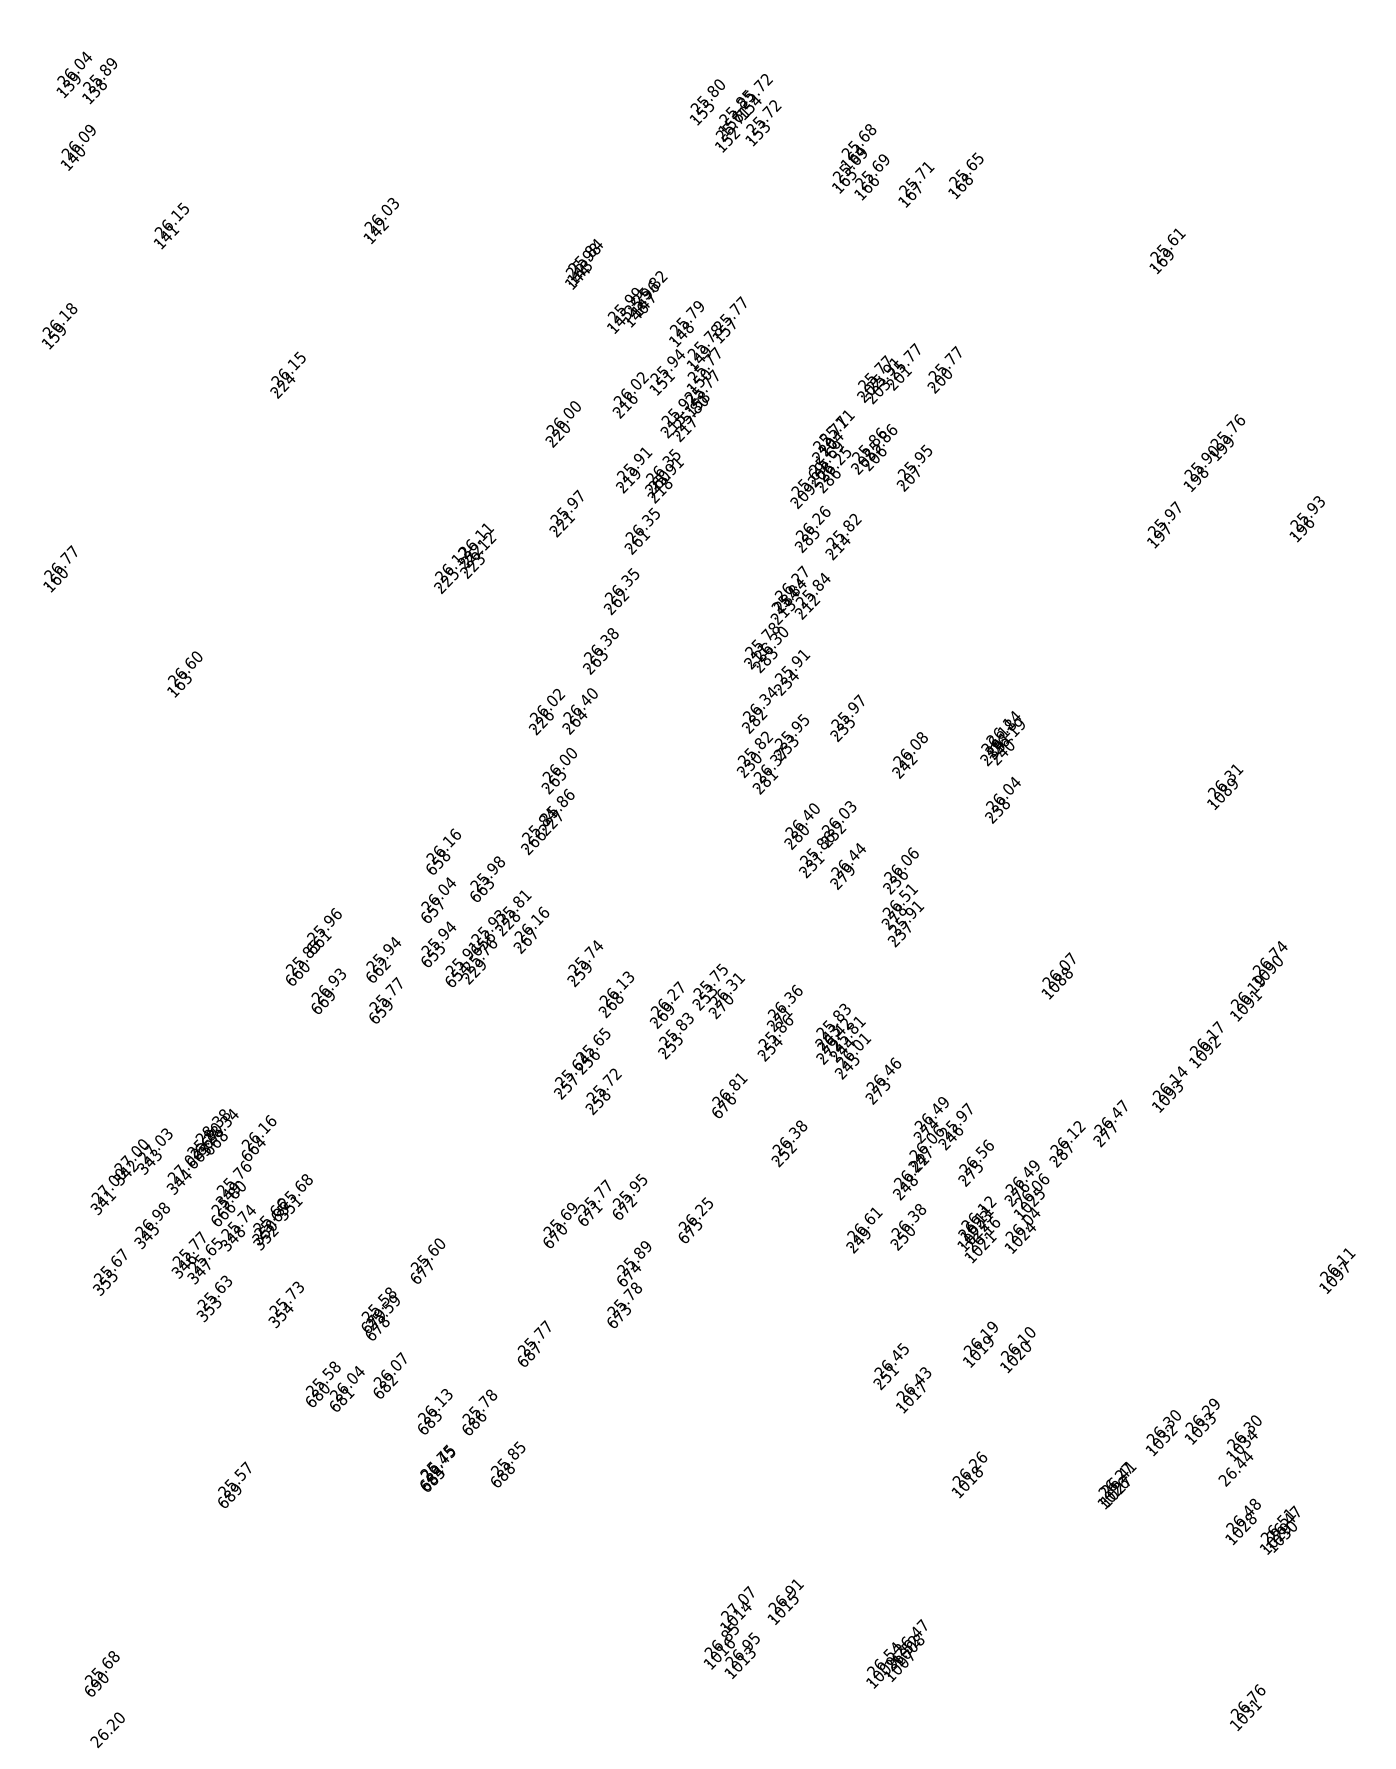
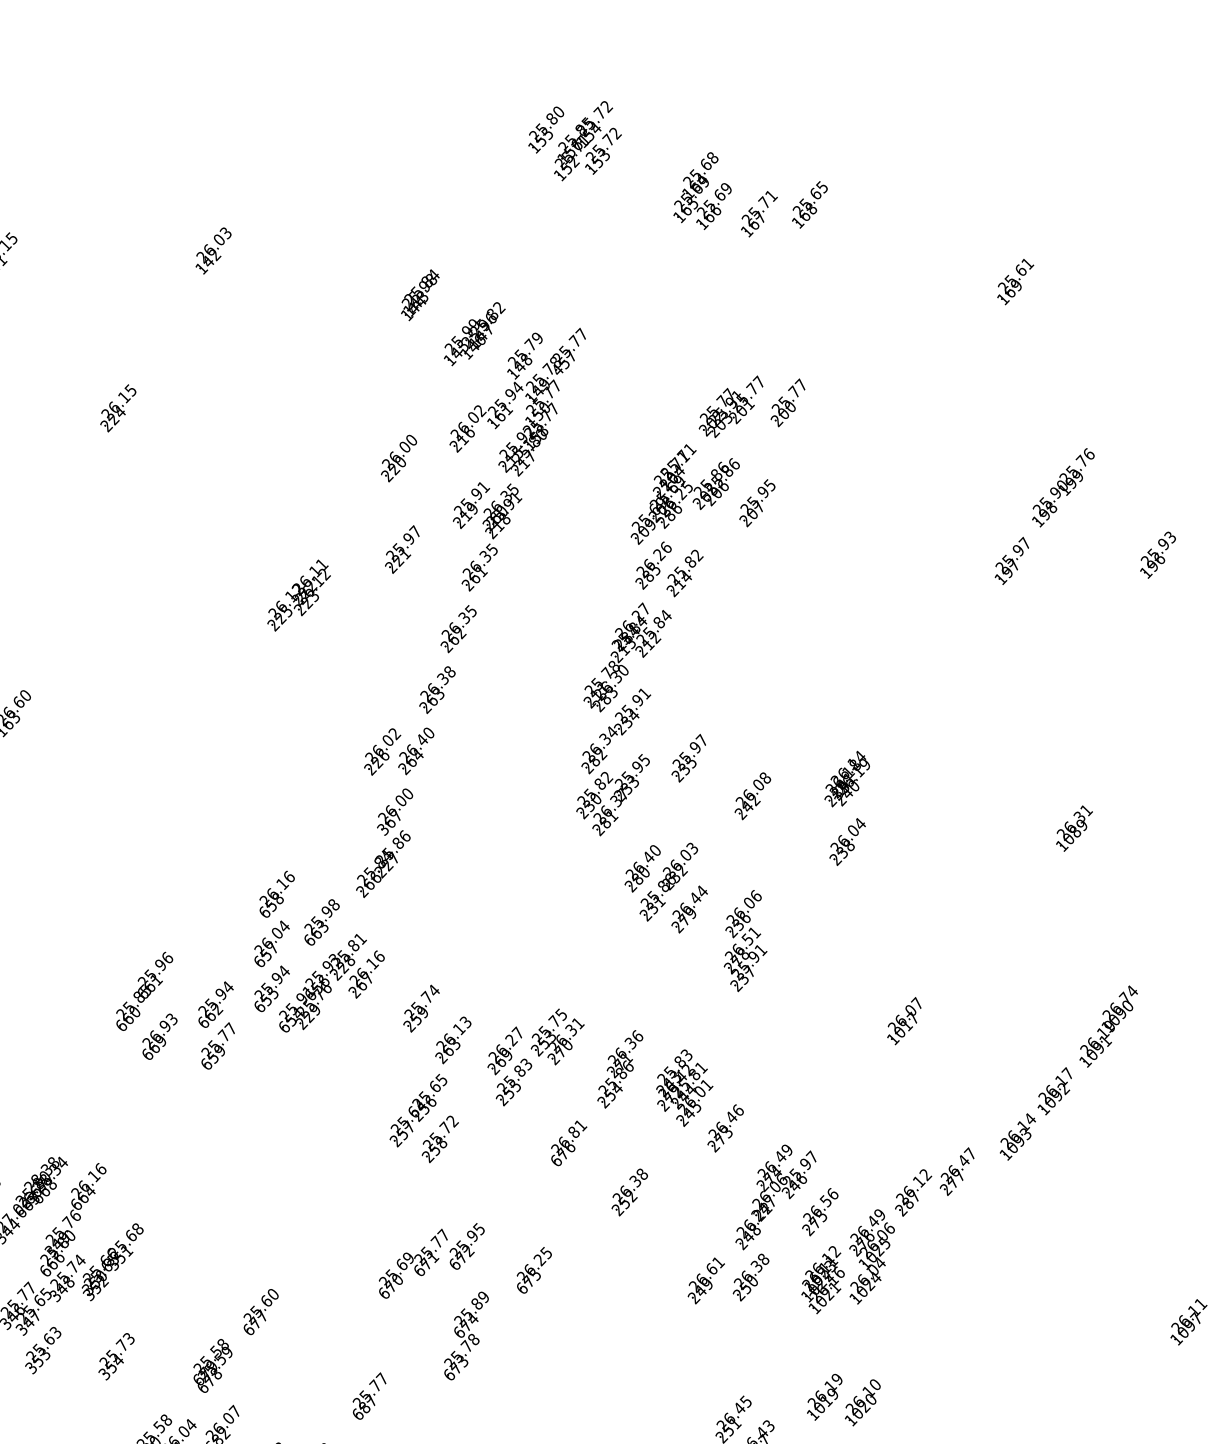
text: (718, 337) -> (557, 369), 157 -> 457
text: (661, 383) -> (499, 416), 151 -> 161
text: (553, 781) -> (389, 822), 265 -> 367
text: (1063, 975) -> (909, 1020), 1088 -> 1017
text: (617, 998) -> (454, 1044), 268 -> 263

